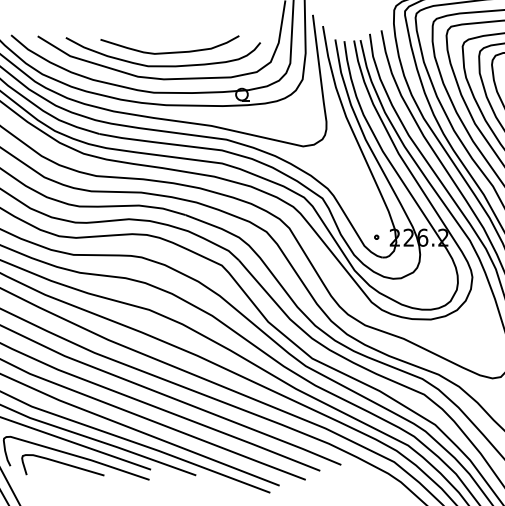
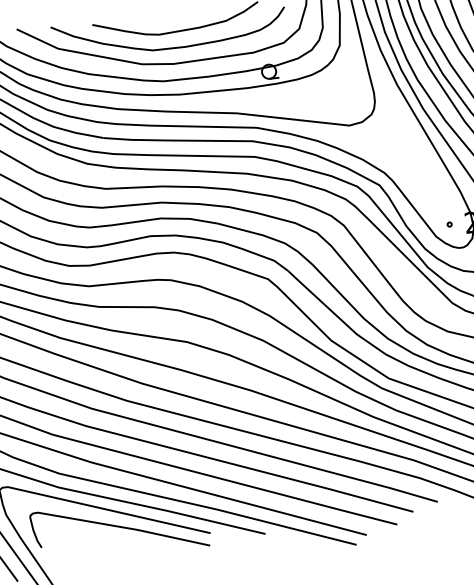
curve: (62, 464) -> (103, 538), removed

